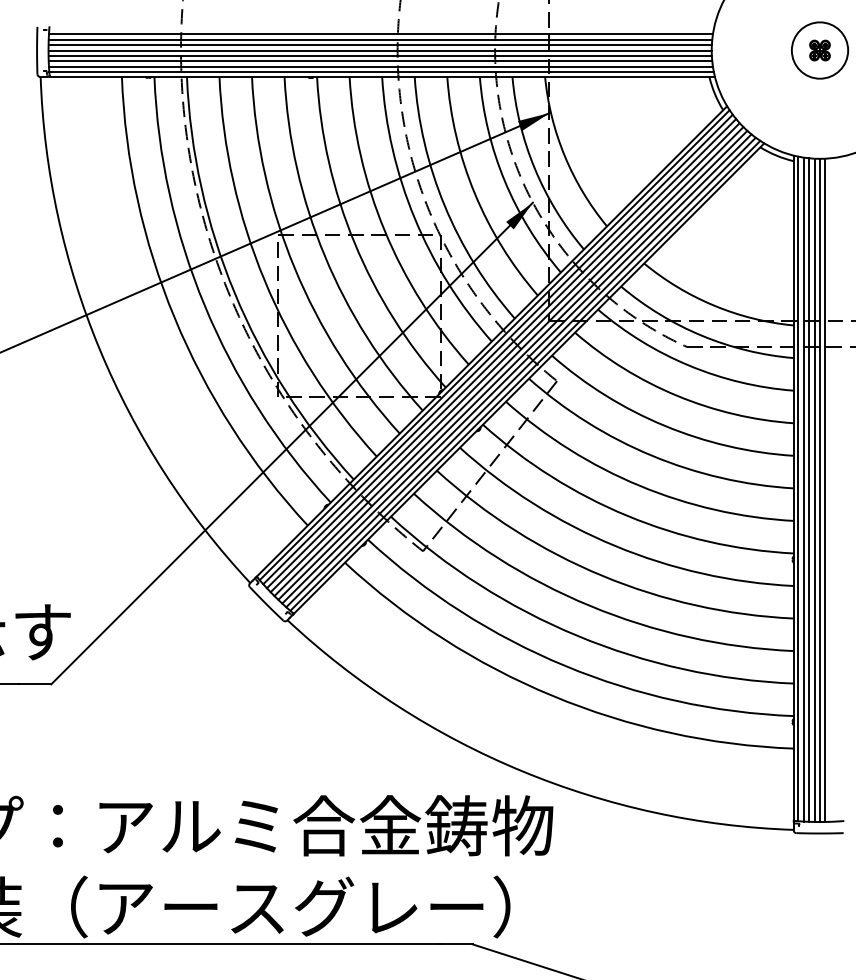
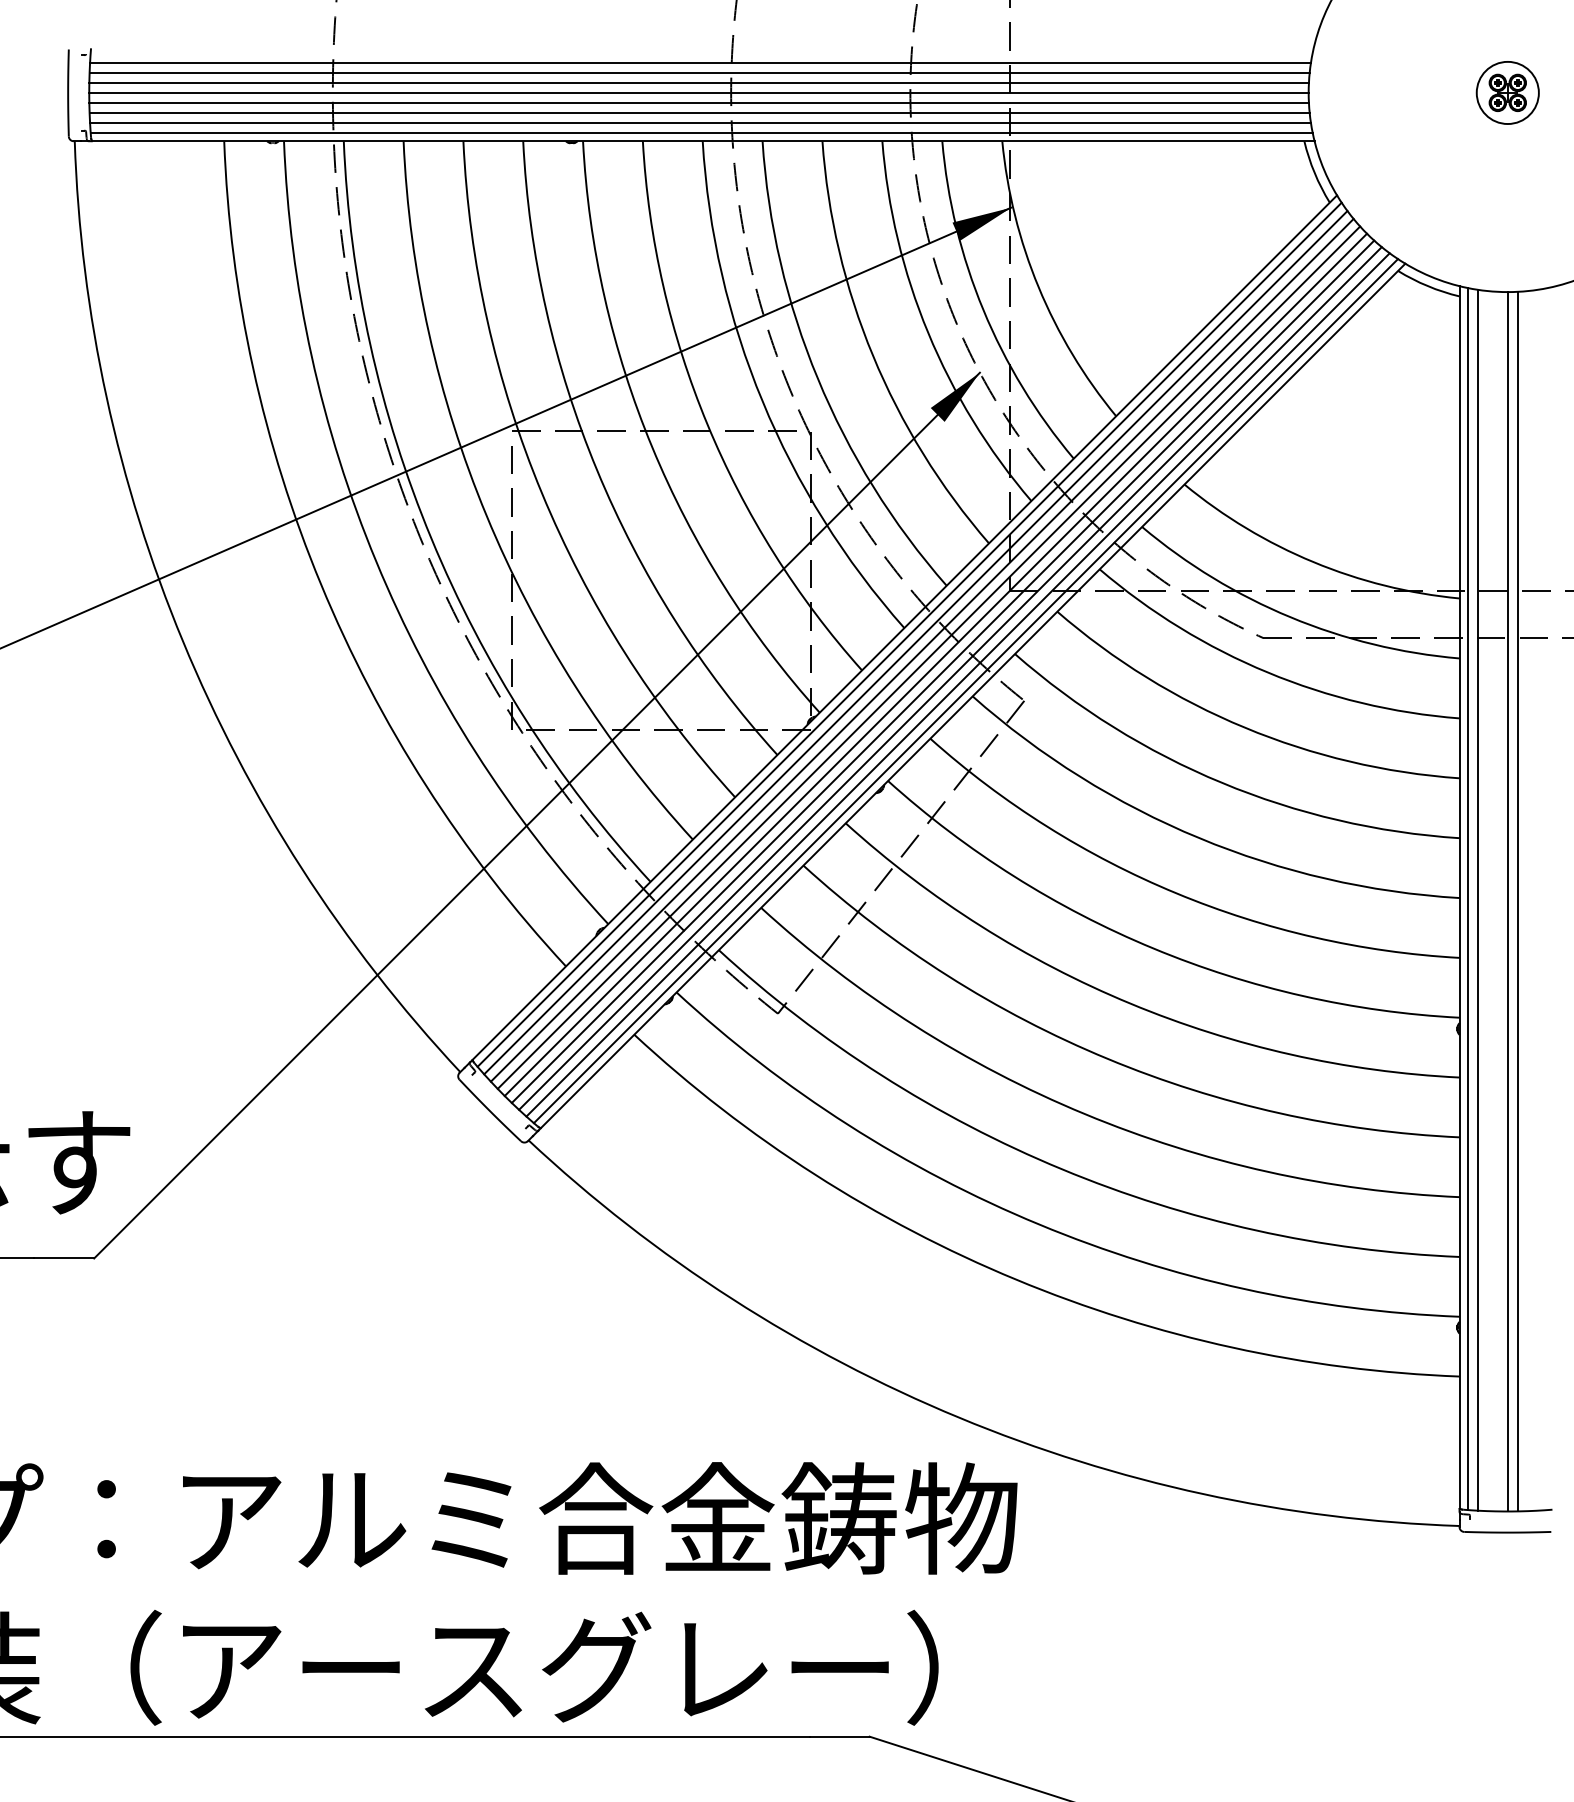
circle: (819, 50) -> (1506, 92), size x0.6
line: (809, 489) -> (1488, 900), removed
line: (814, 489) -> (1497, 900), removed

